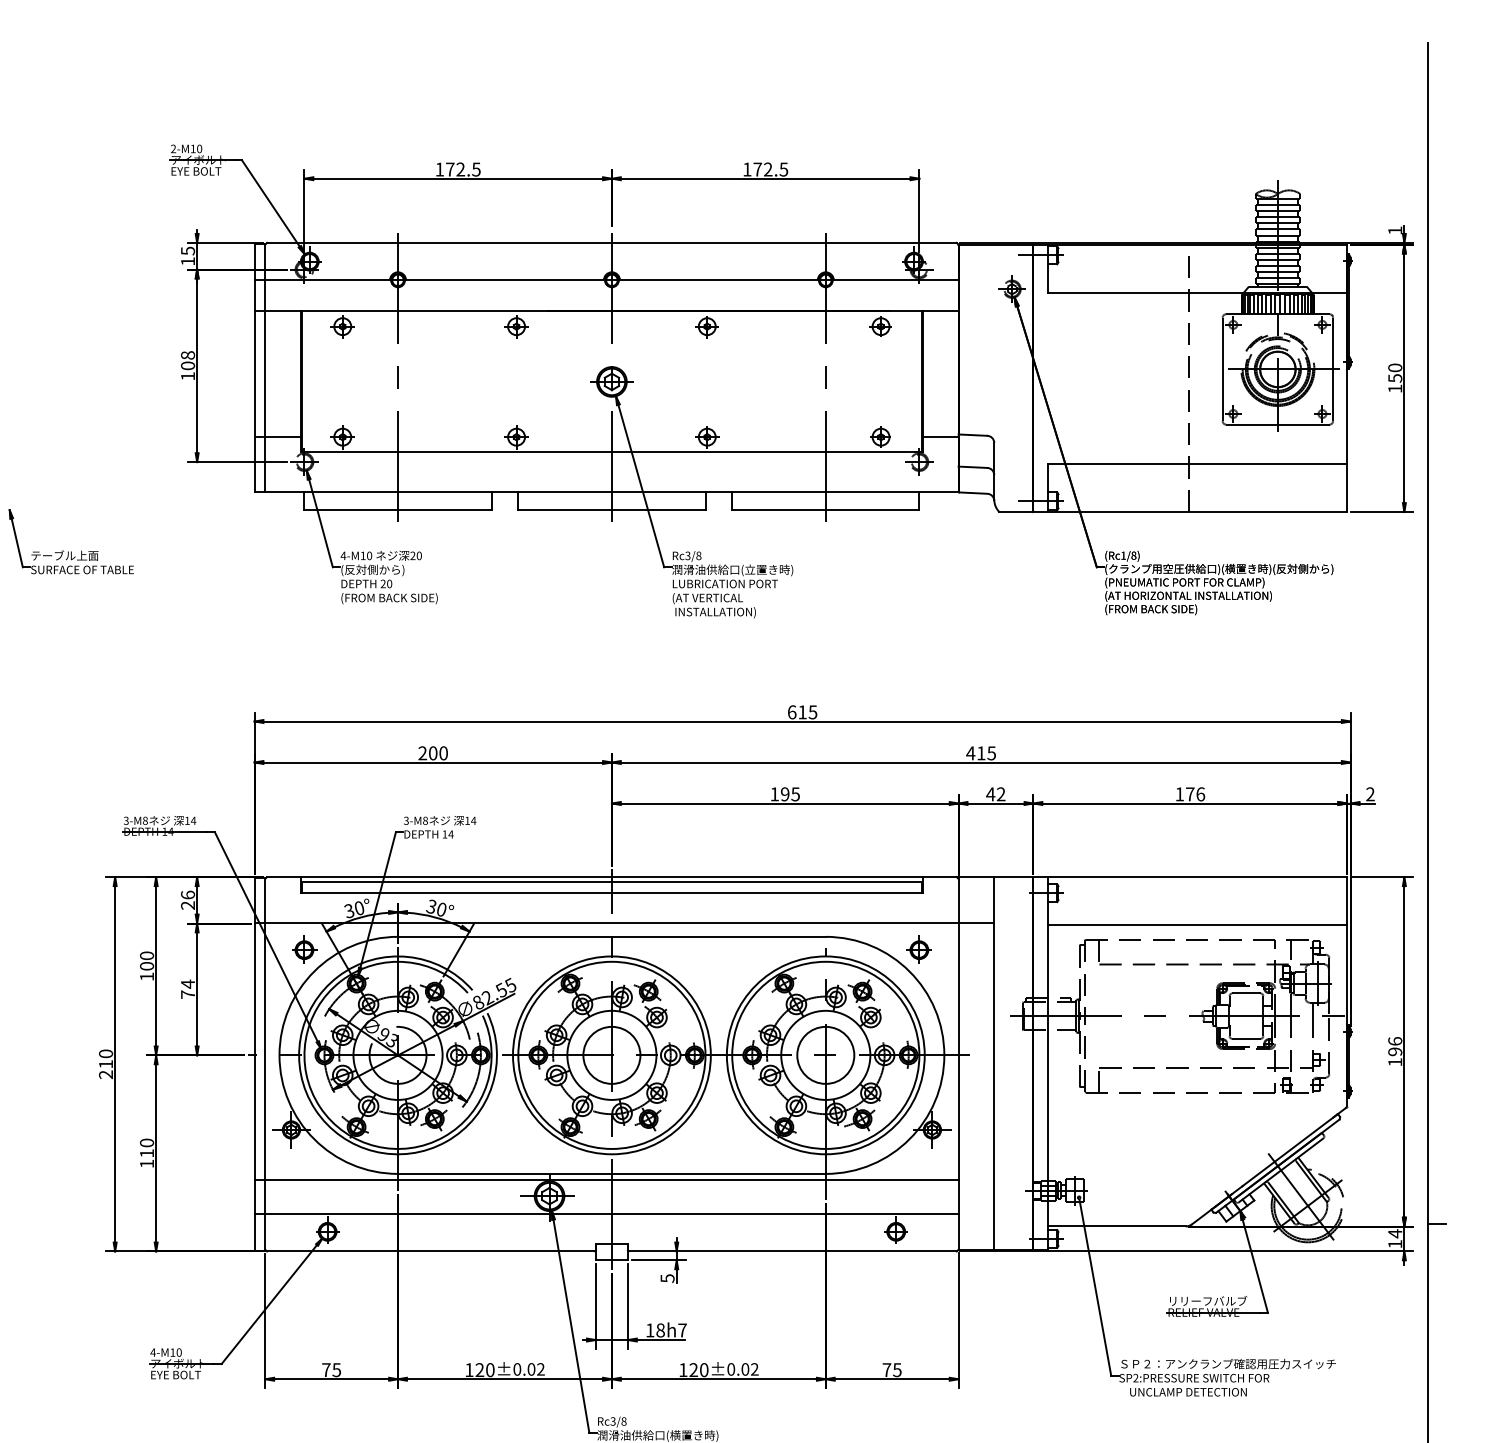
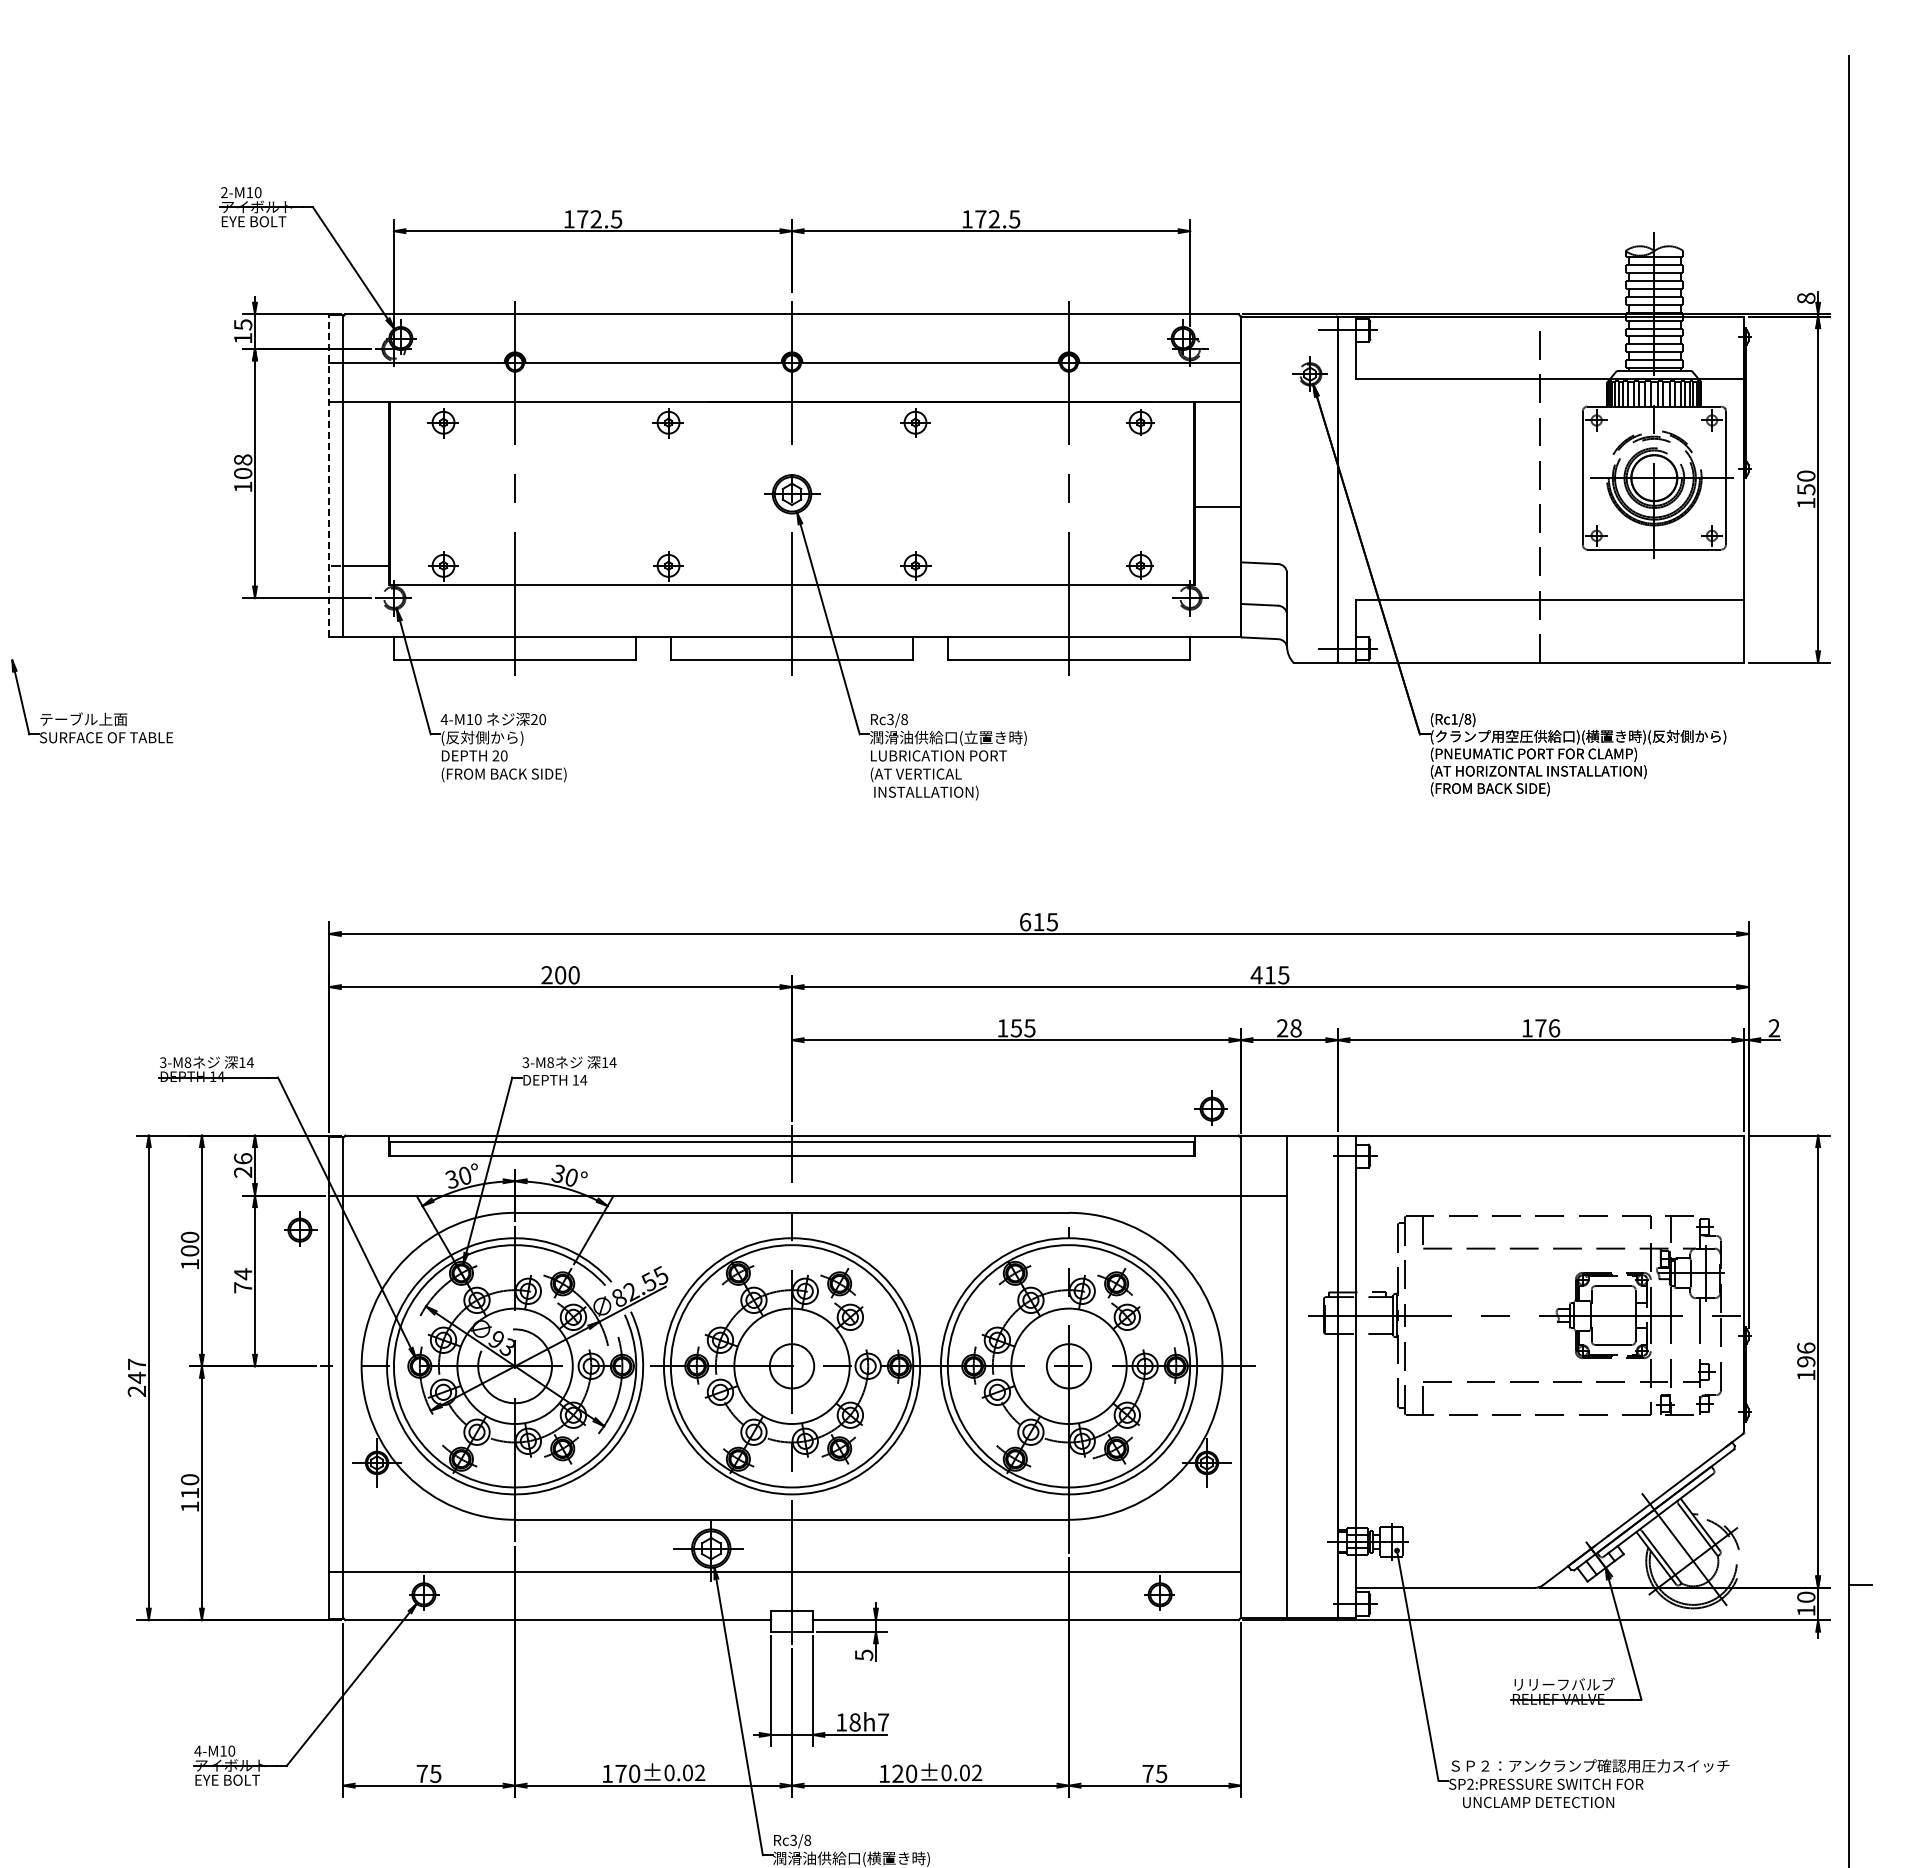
text: (1395, 229) -> (1806, 297), 1 -> 8
line: (254, 368) -> (329, 476), solid -> dashed
line: (940, 436) -> (1217, 506), moved
text: (784, 794) -> (1015, 1028), 195 -> 155
text: (995, 794) -> (1288, 1028), 42 -> 28
line: (1197, 925) -> (1550, 1197), removed
part: (304, 948) -> (300, 1228), moved
part: (918, 948) -> (1210, 1107), moved
circle: (611, 1055) -> (791, 1366), size x0.6
circle: (825, 1055) -> (1068, 1366), size x0.6
text: (105, 1059) -> (136, 1371), 210 -> 247
line: (606, 1179) -> (784, 1527), removed
text: (1395, 1233) -> (1806, 1597), 14 -> 10
text: (479, 1369) -> (620, 1773), 120 -> 170

